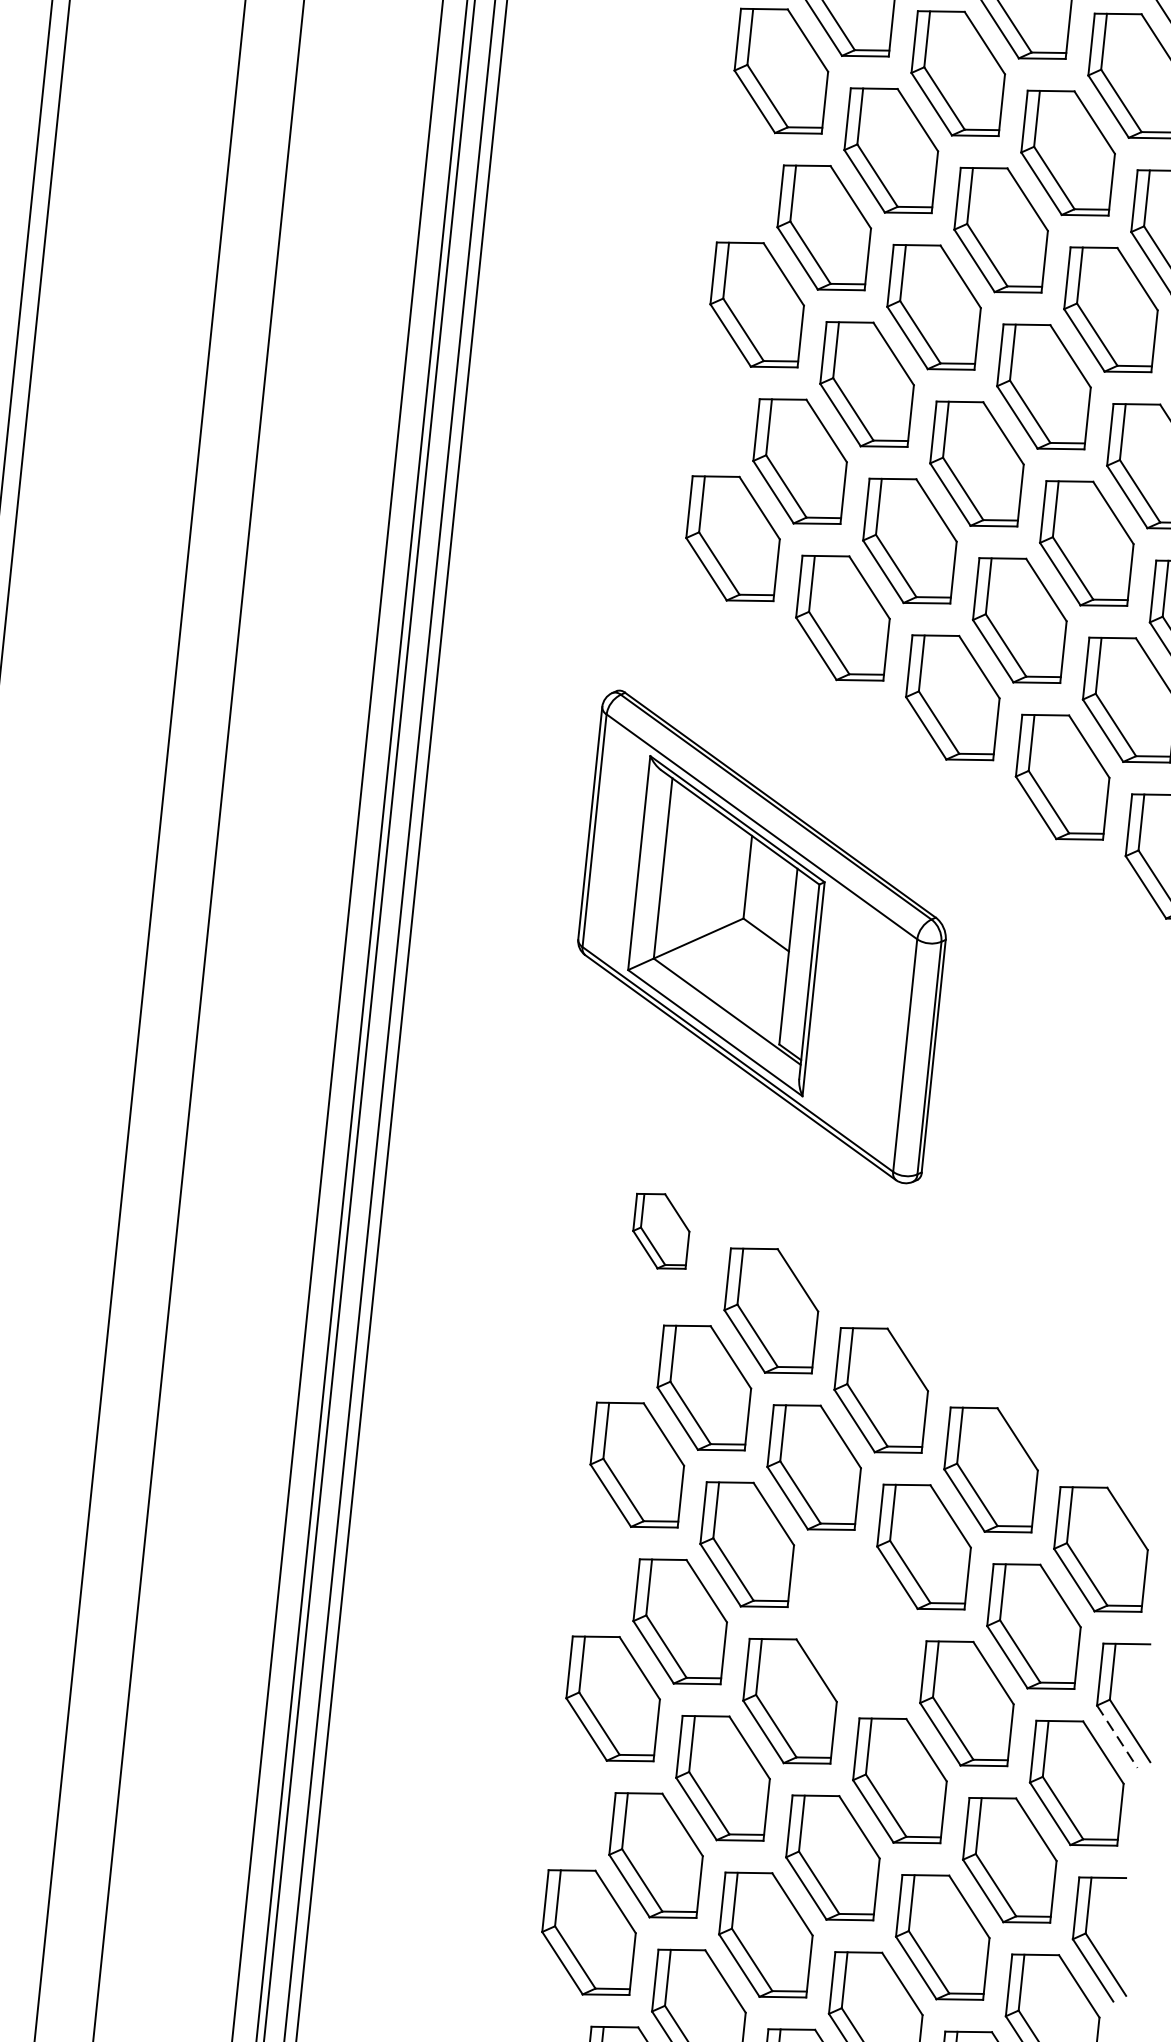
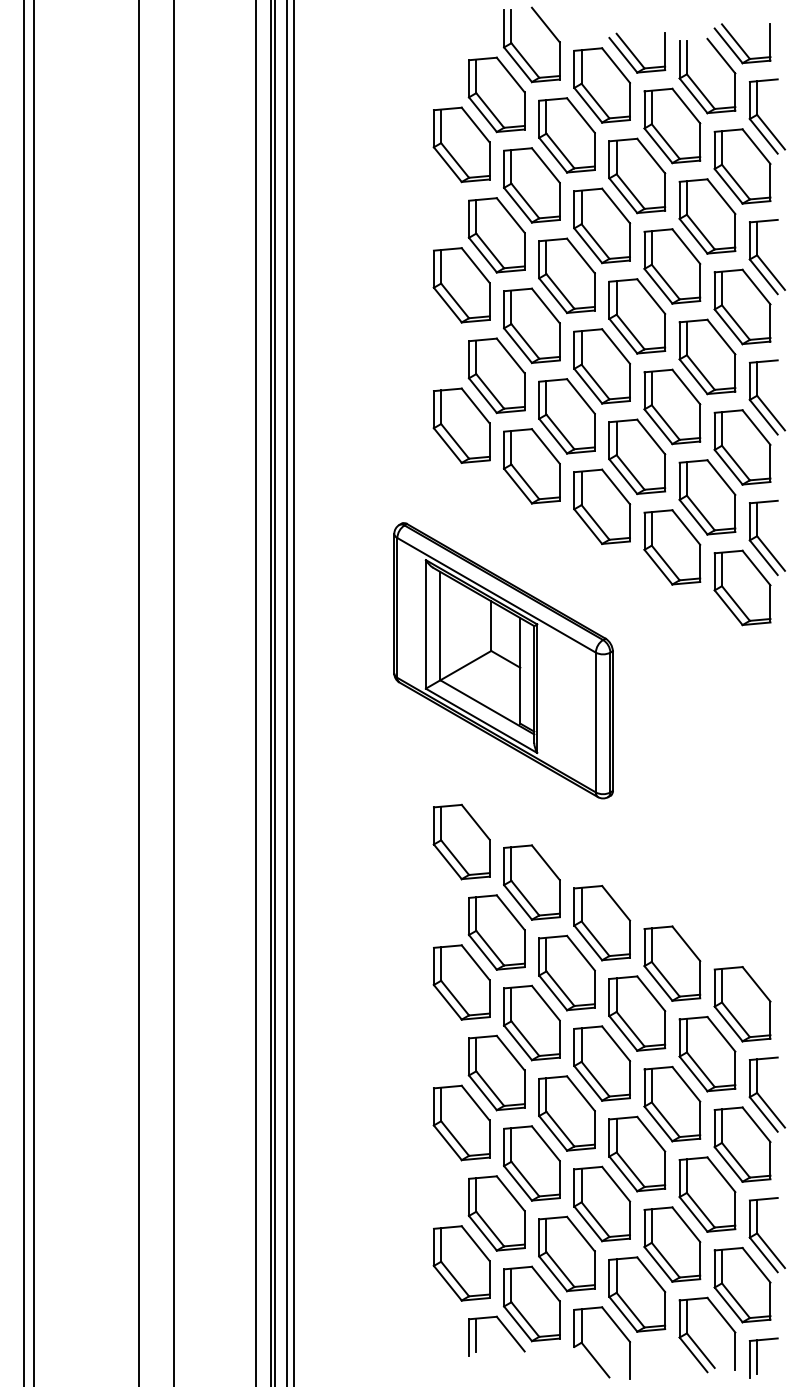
part: (661, 1230) -> (461, 841), size x1.67
part: (857, 1624) -> (602, 1063), added
line: (1118, 1736) -> (764, 1114), dashed -> solid

